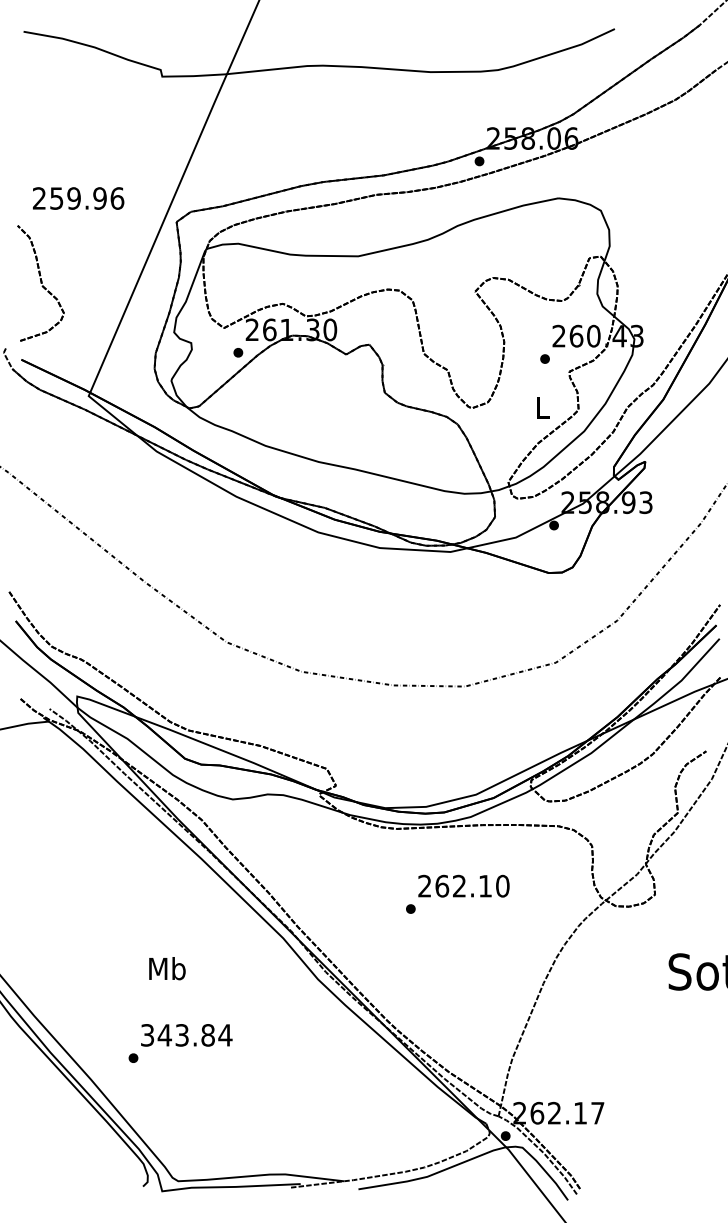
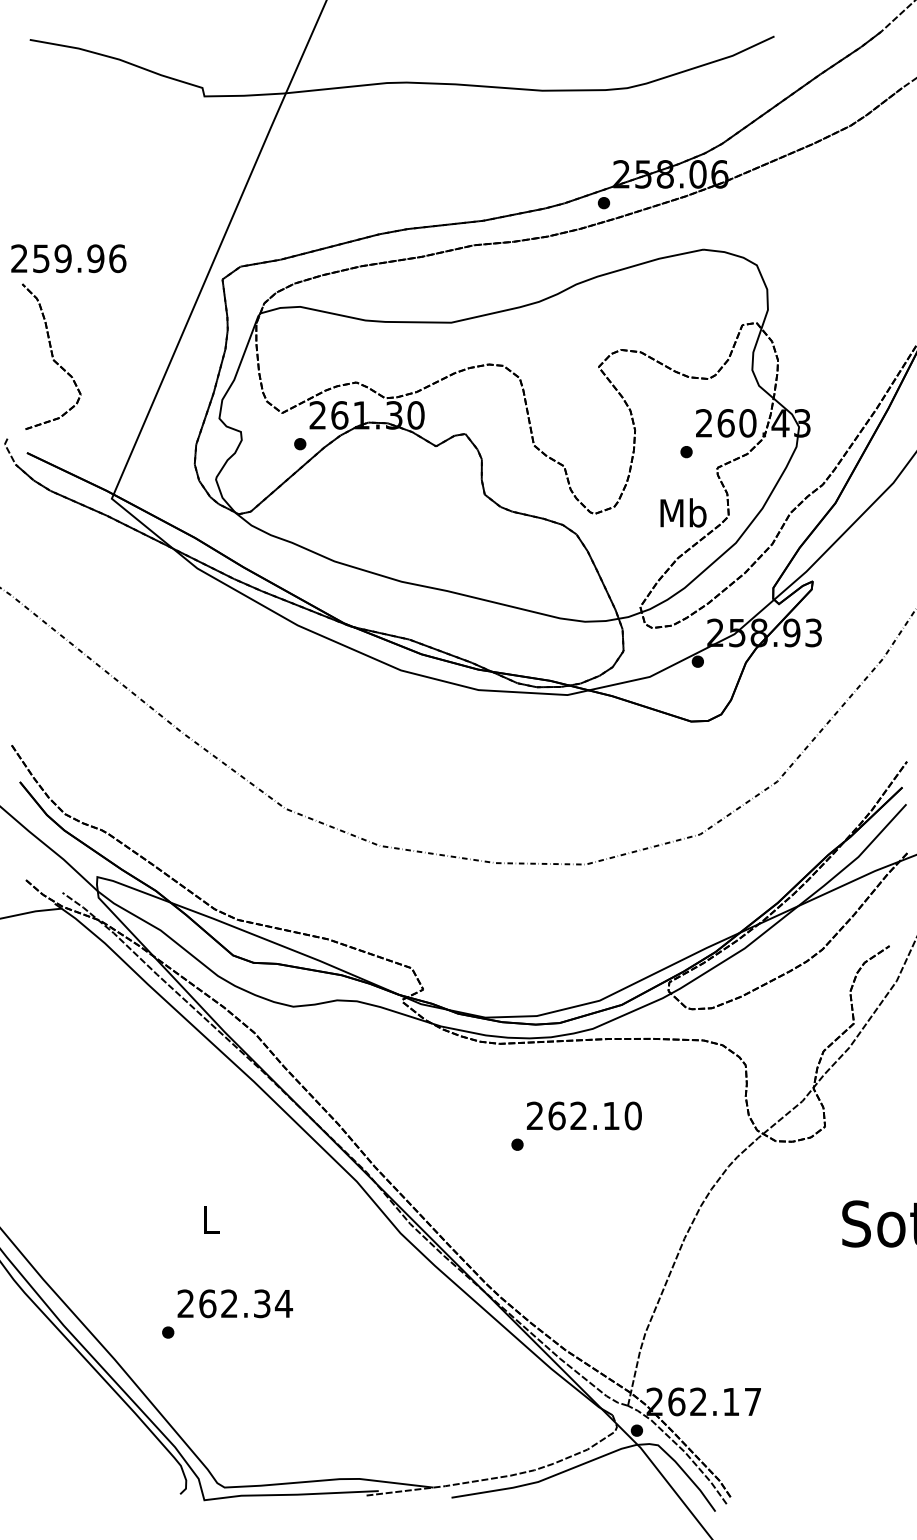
text: (78, 198) -> (68, 258), moved
text: (542, 406) -> (683, 511), L -> Mb
text: (167, 968) -> (211, 1219), Mb -> L
text: (177, 1035) -> (223, 1303), 343.84 -> 262.34

